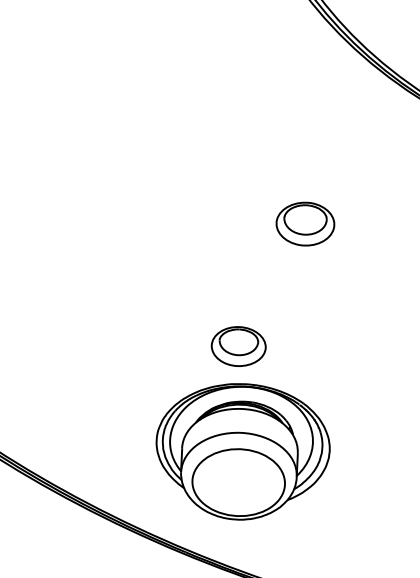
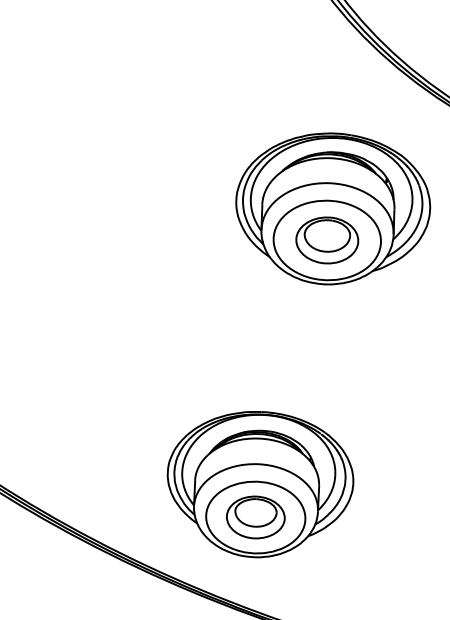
part: (310, 194) -> (332, 208), added
part: (238, 346) -> (255, 517), moved

